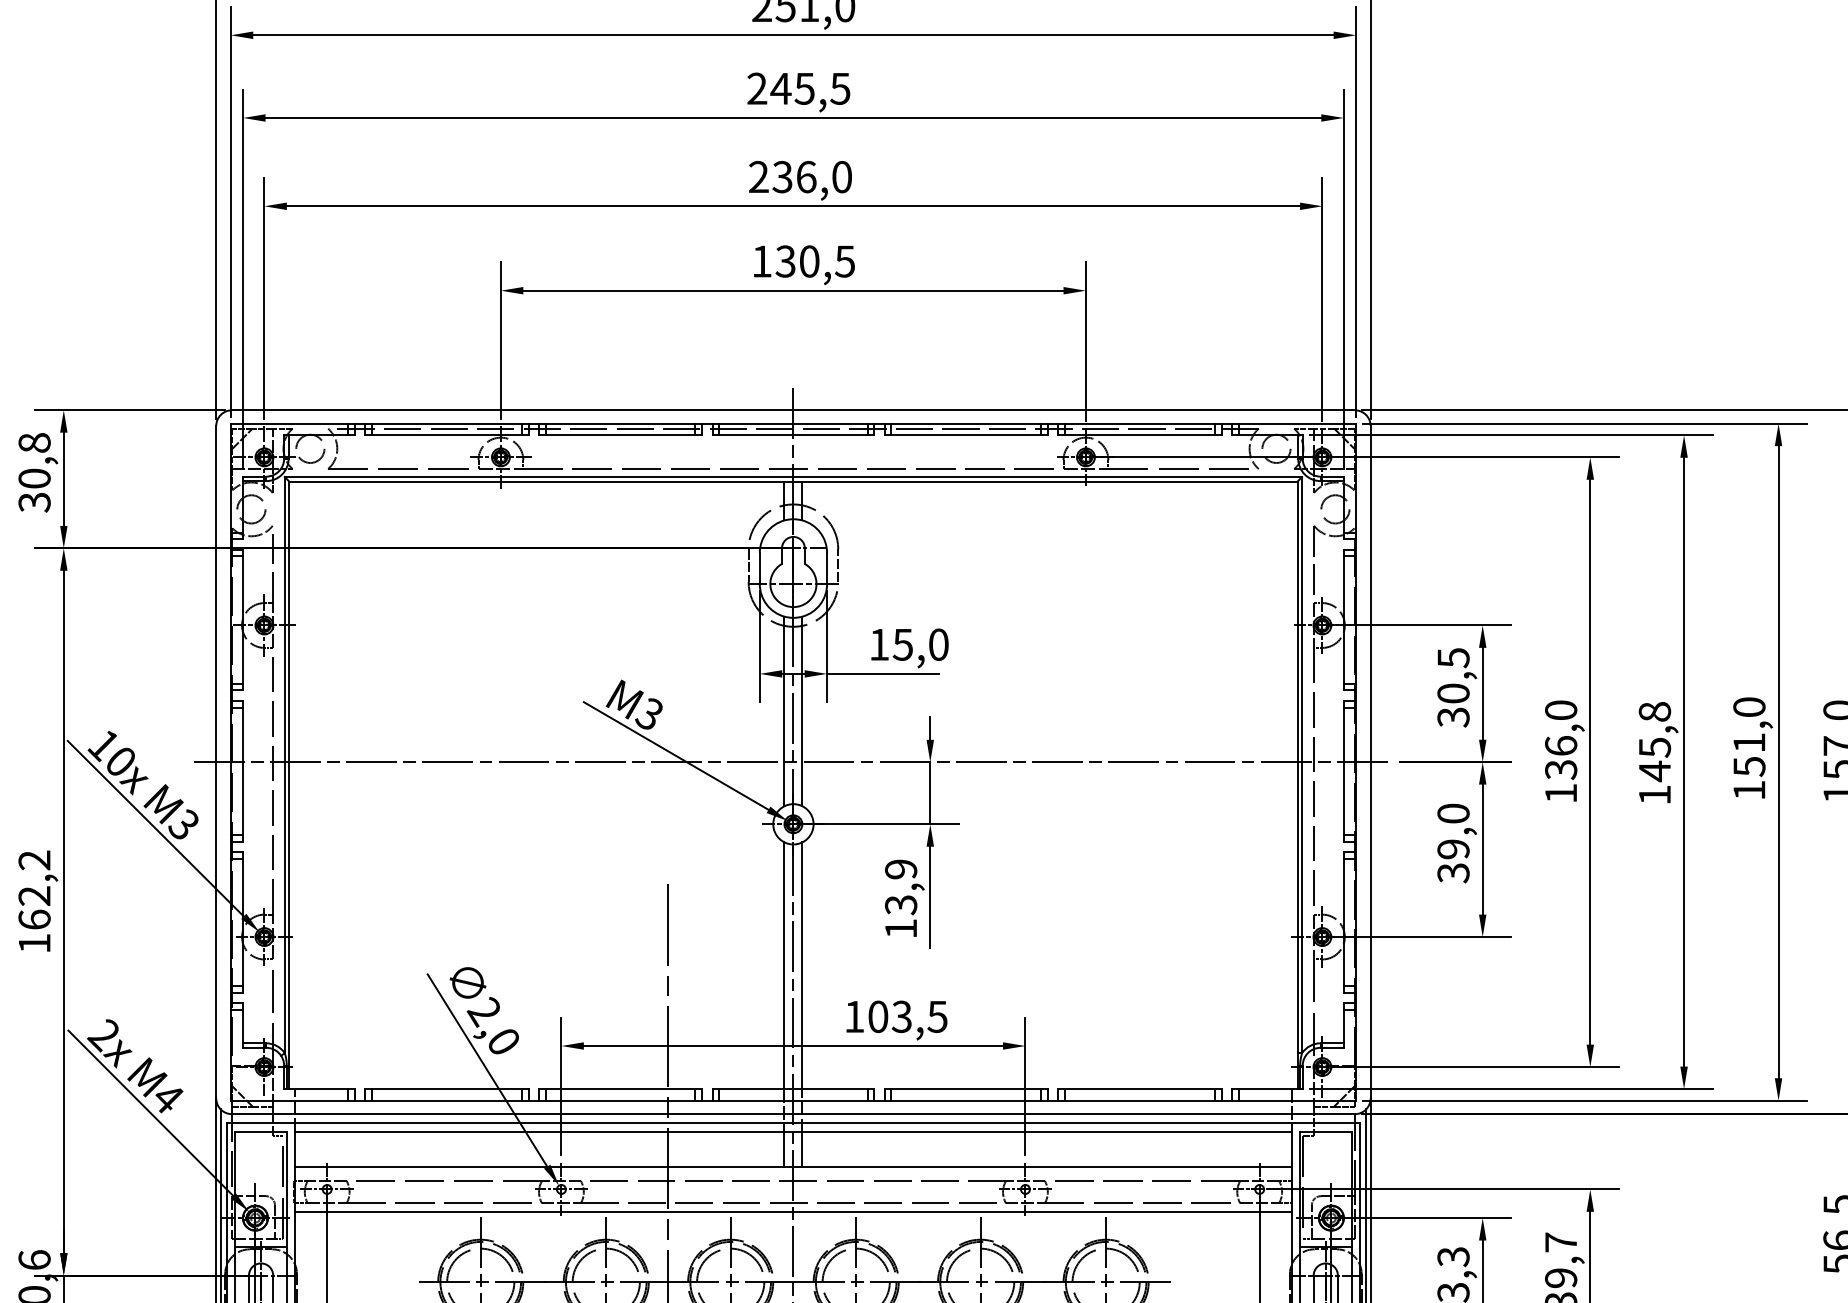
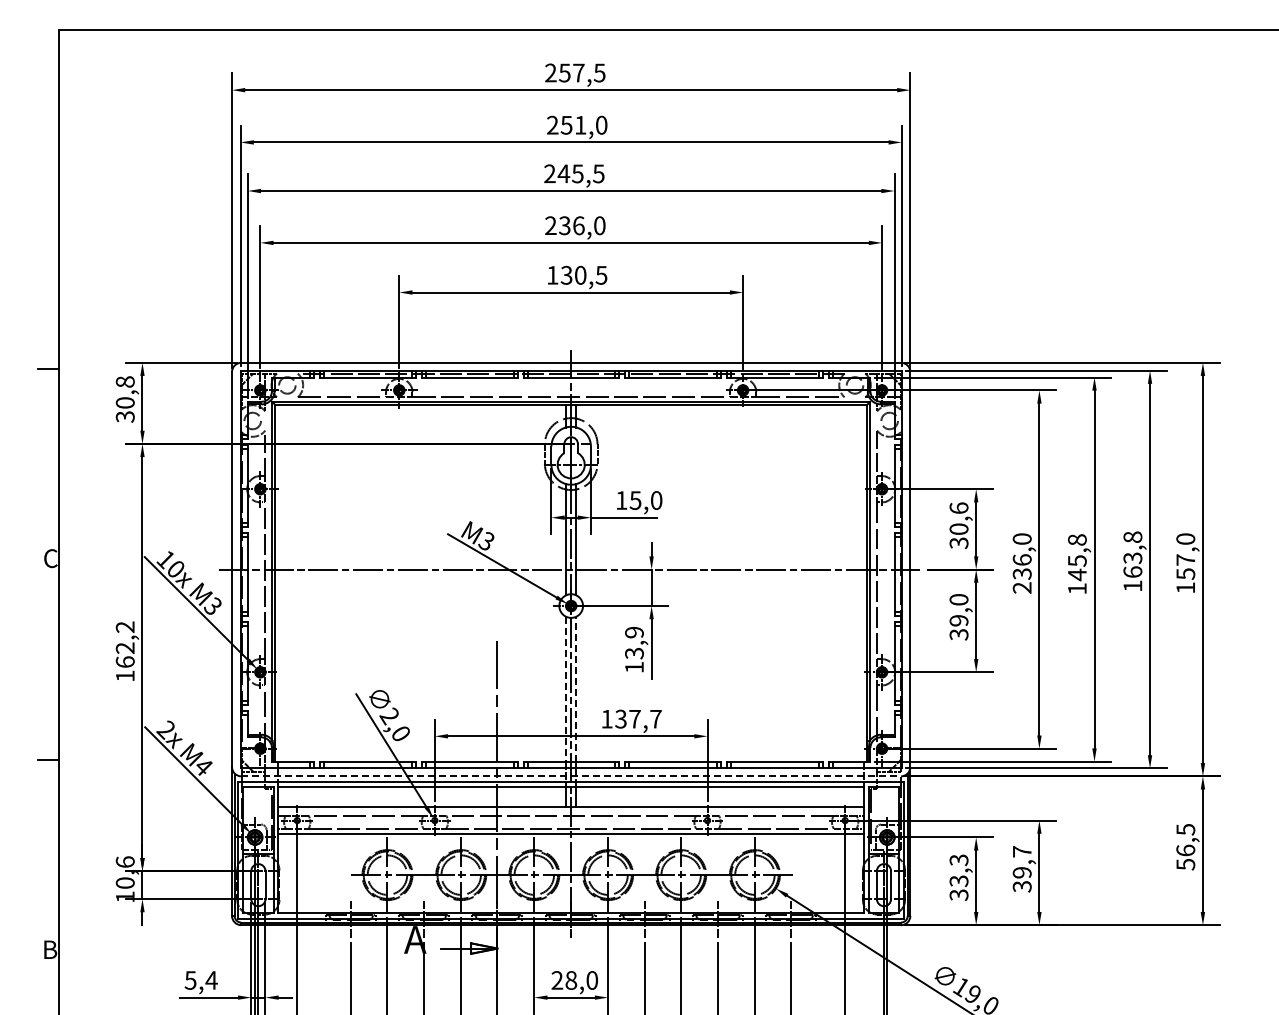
text: (1452, 658) -> (958, 508), 30,5 -> 30,6
text: (1748, 736) -> (1132, 554), 151,0 -> 163,8
text: (1559, 792) -> (1021, 587), 136,0 -> 236,0
line: (802, 964) -> (576, 688), solid -> dashed
line: (783, 966) -> (565, 689), solid -> dashed
text: (907, 1015) -> (638, 718), 103,5 -> 137,7
line: (793, 1114) -> (571, 776), solid -> dashed

